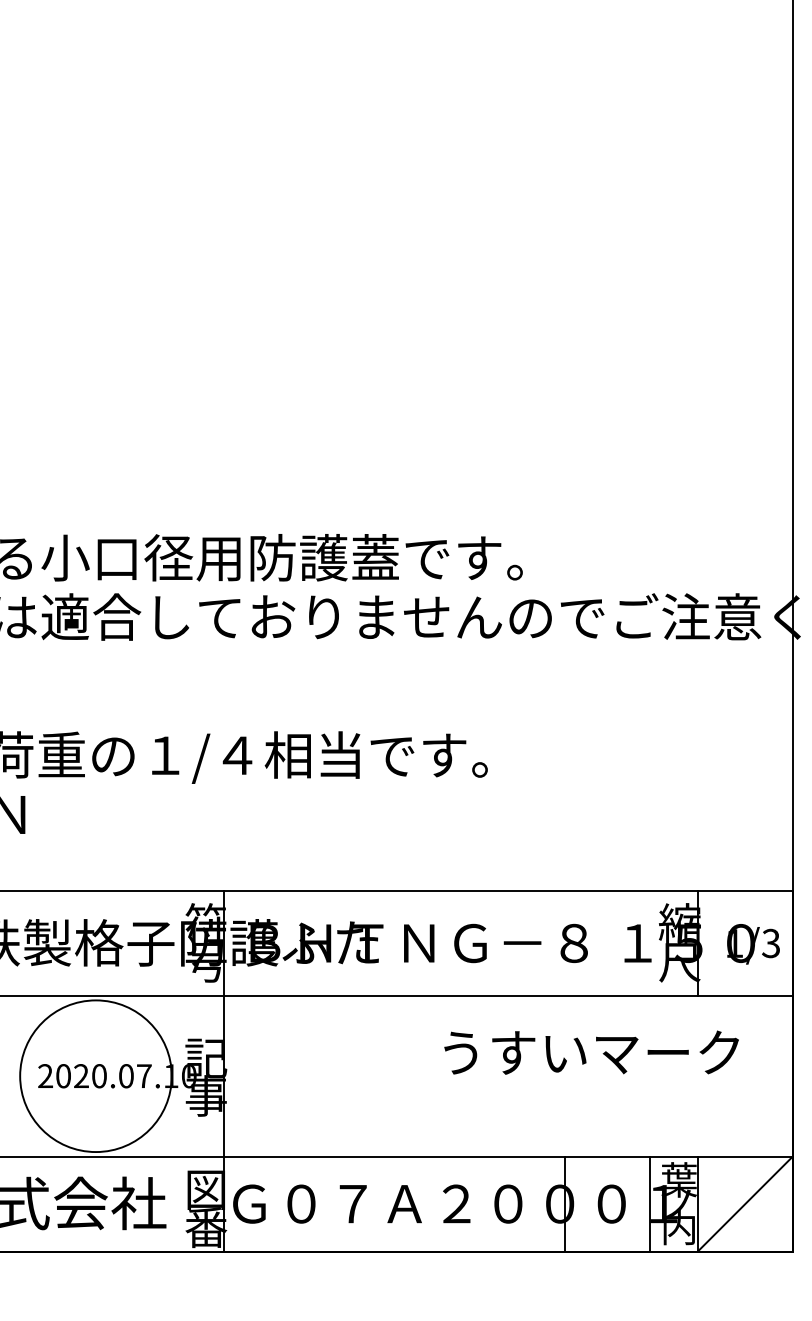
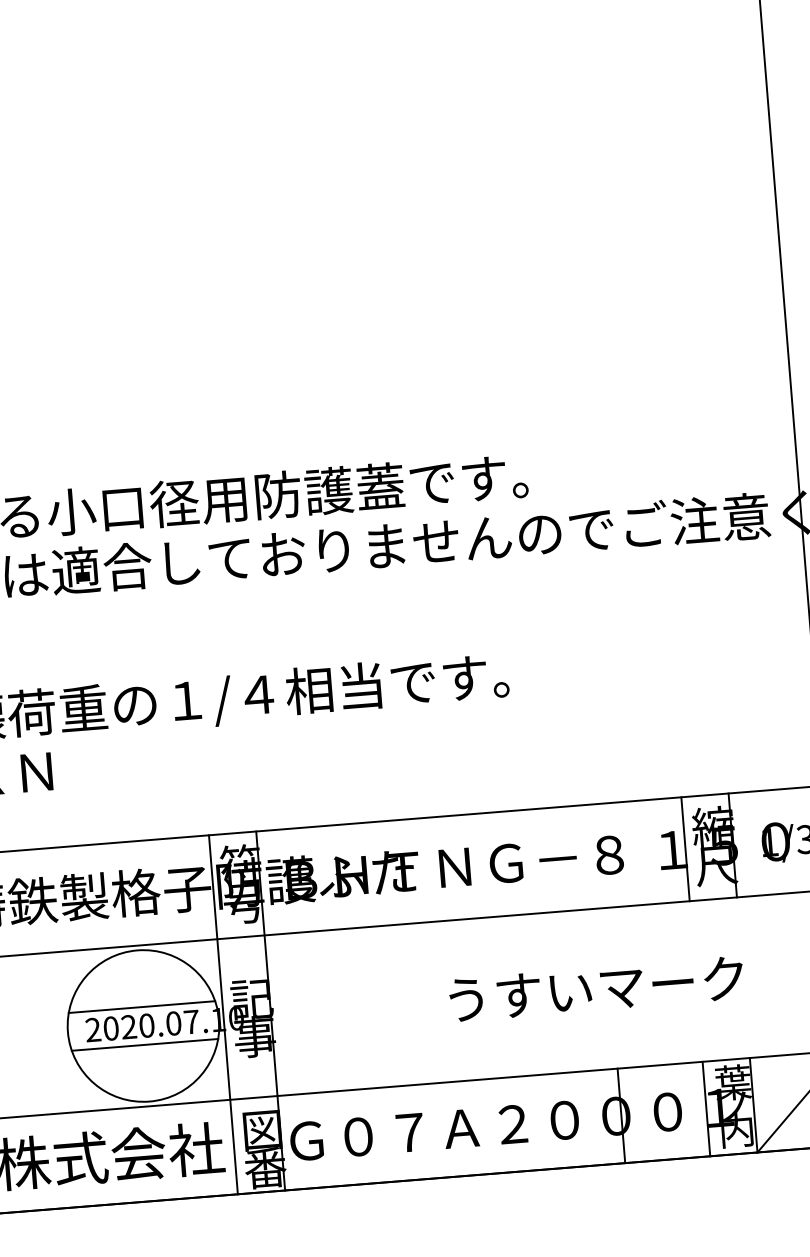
line: (650, 943) -> (685, 849), added
text: (591, 1052) -> (596, 988), moved
line: (95, 1057) -> (141, 1007), added
line: (176, 1071) -> (223, 1014), added
line: (95, 1095) -> (144, 1045), added

